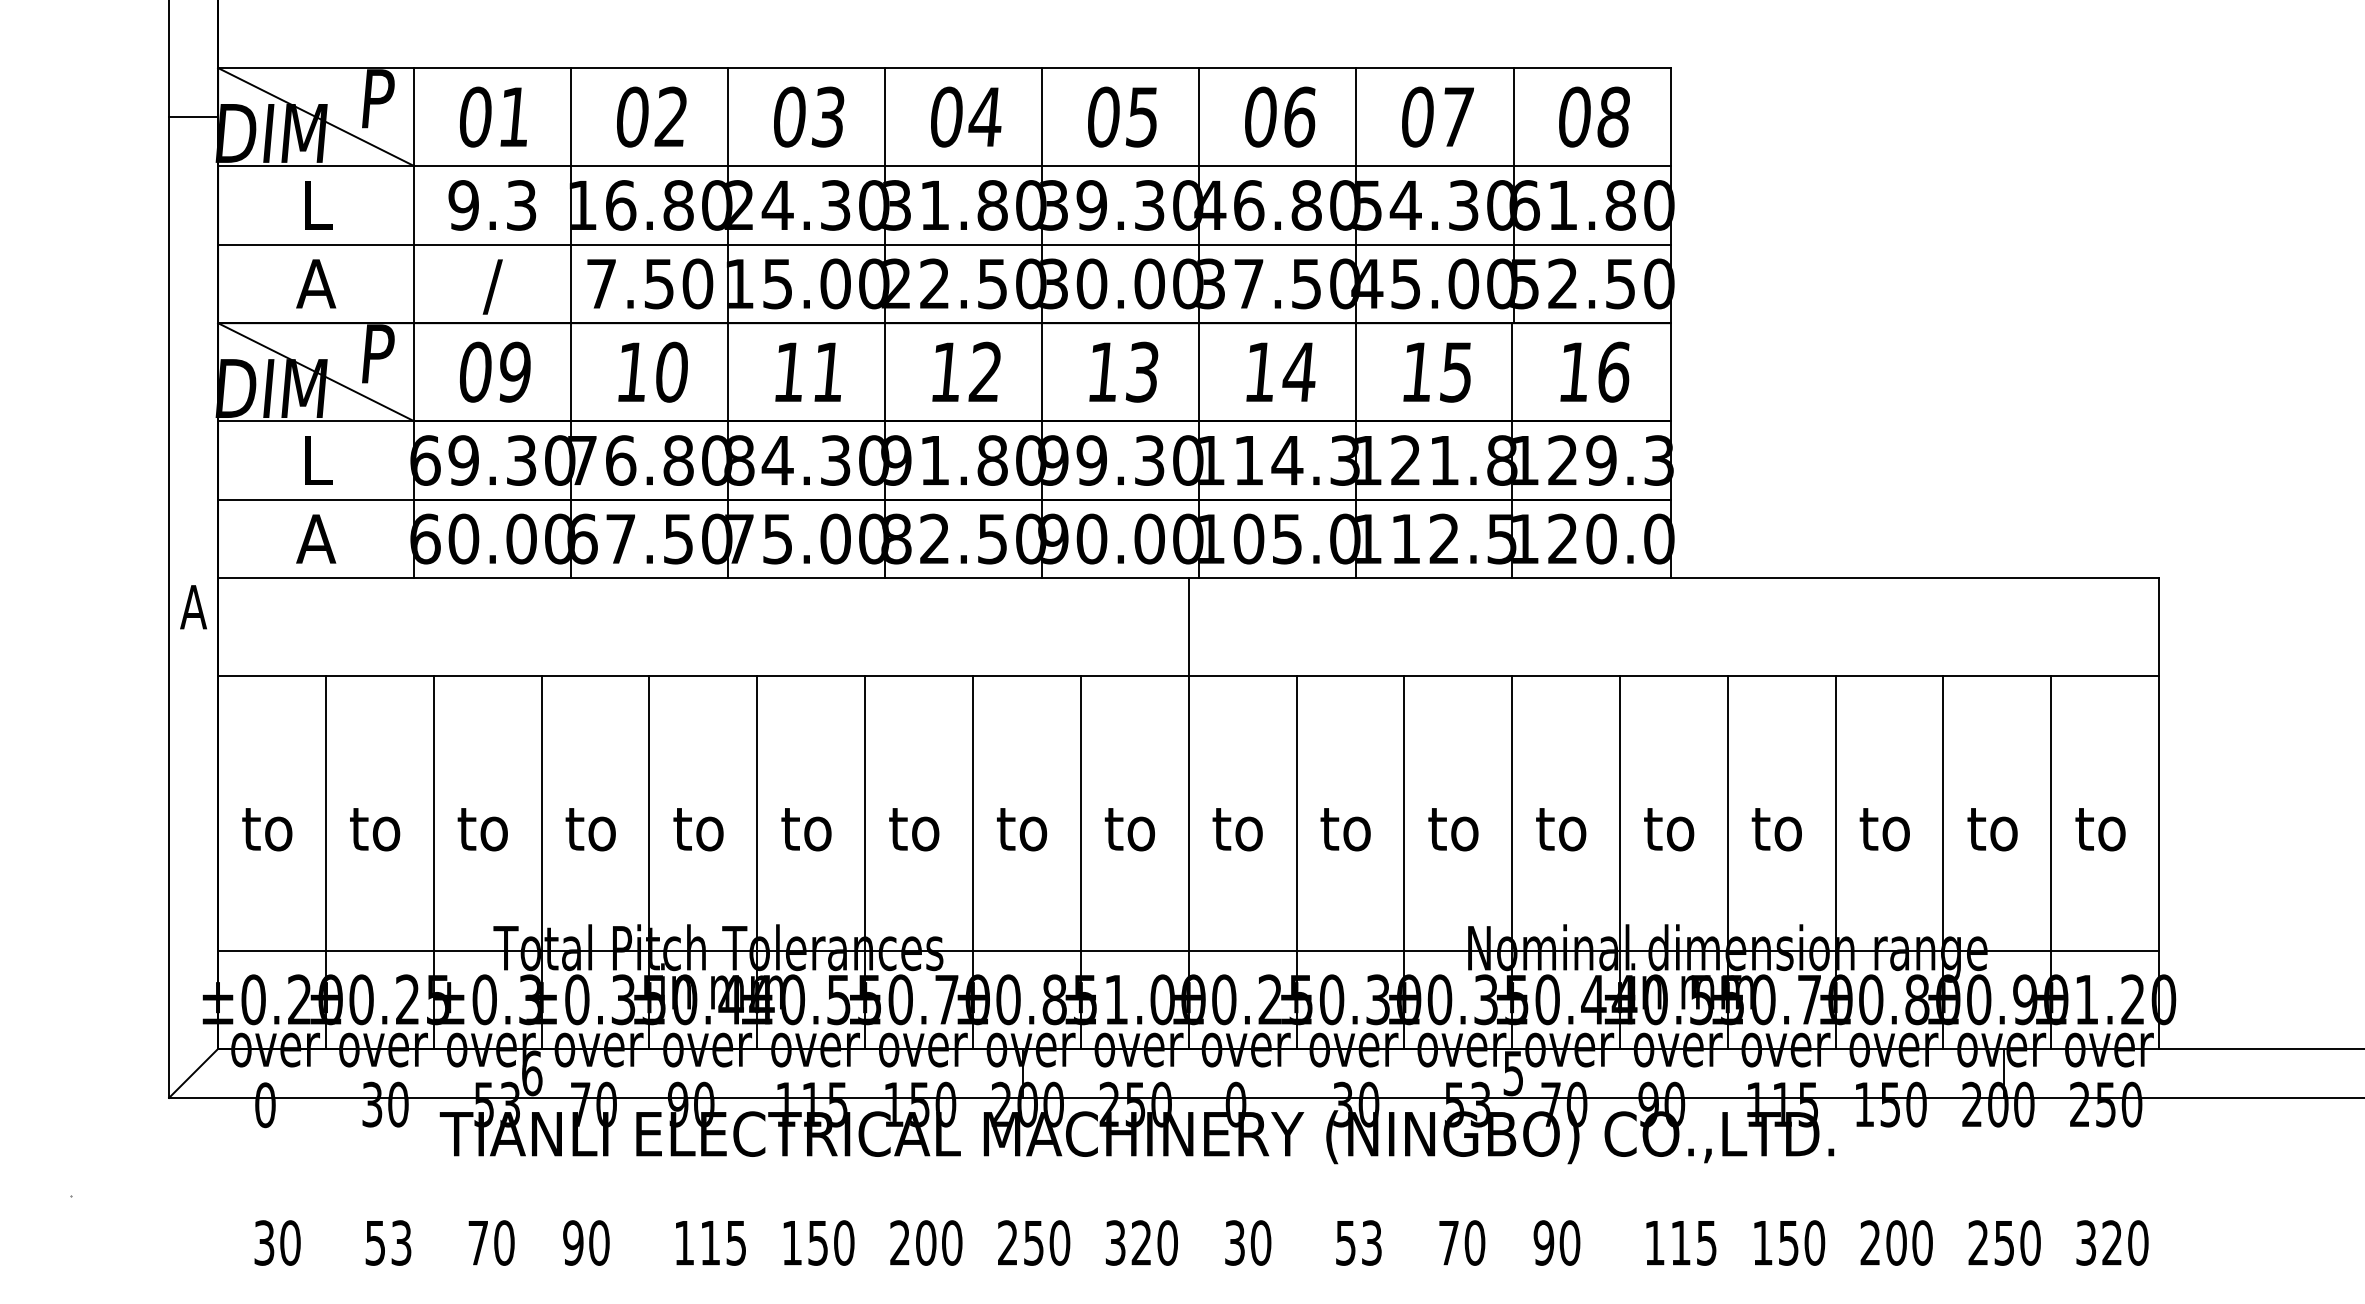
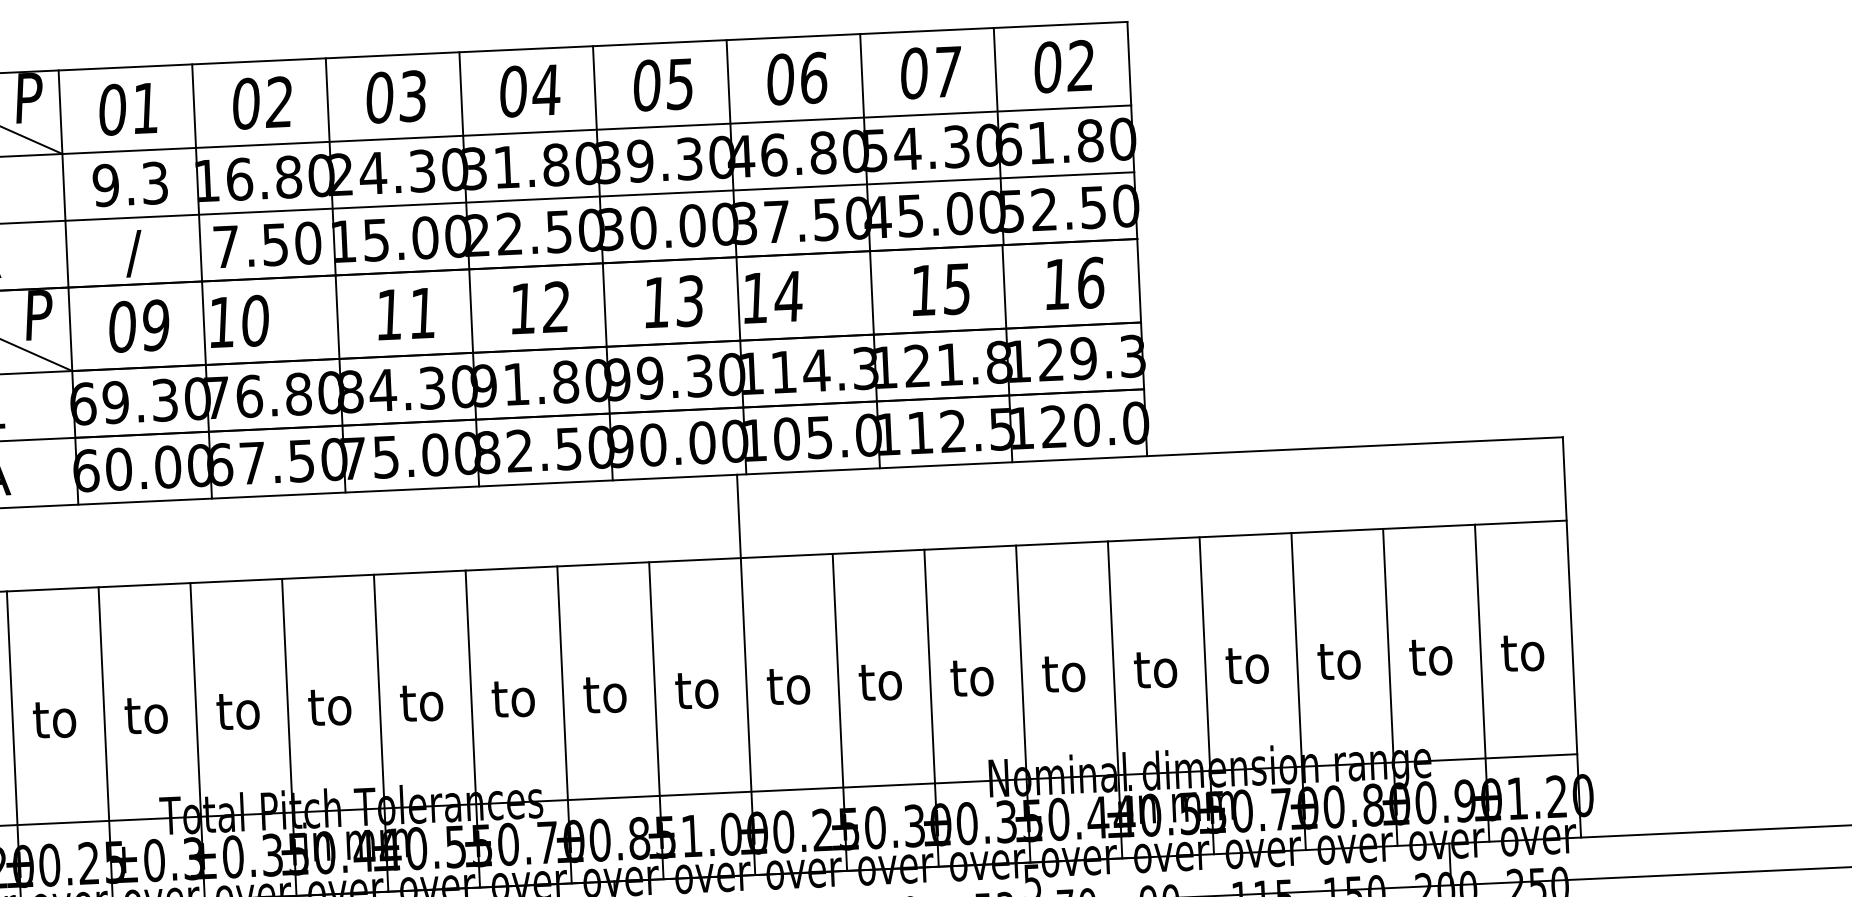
text: (1612, 116) -> (1079, 65), 08 -> 02
text: (652, 371) -> (238, 321), moved
text: (1280, 371) -> (772, 296), moved

